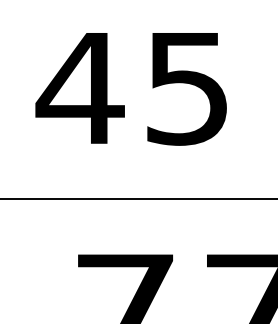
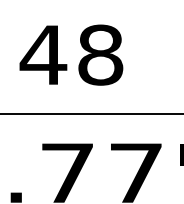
text: (187, 87) -> (100, 54), 45 -> 48

